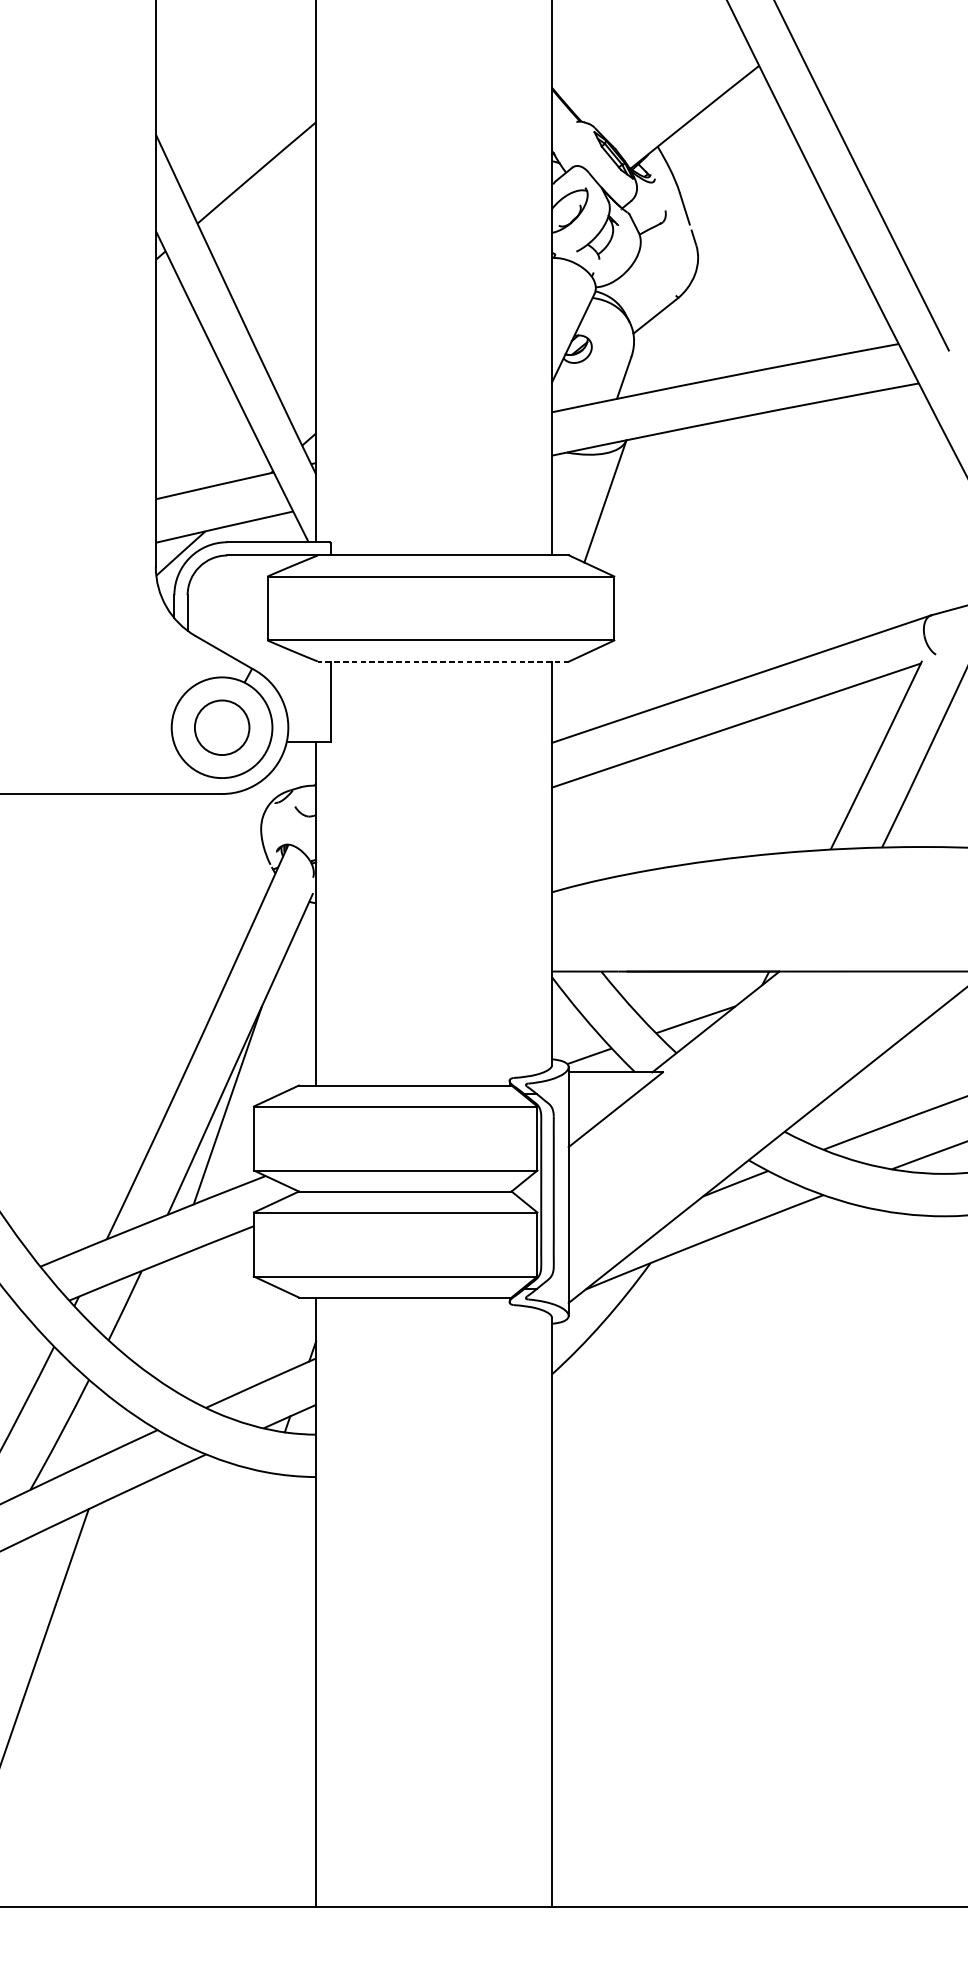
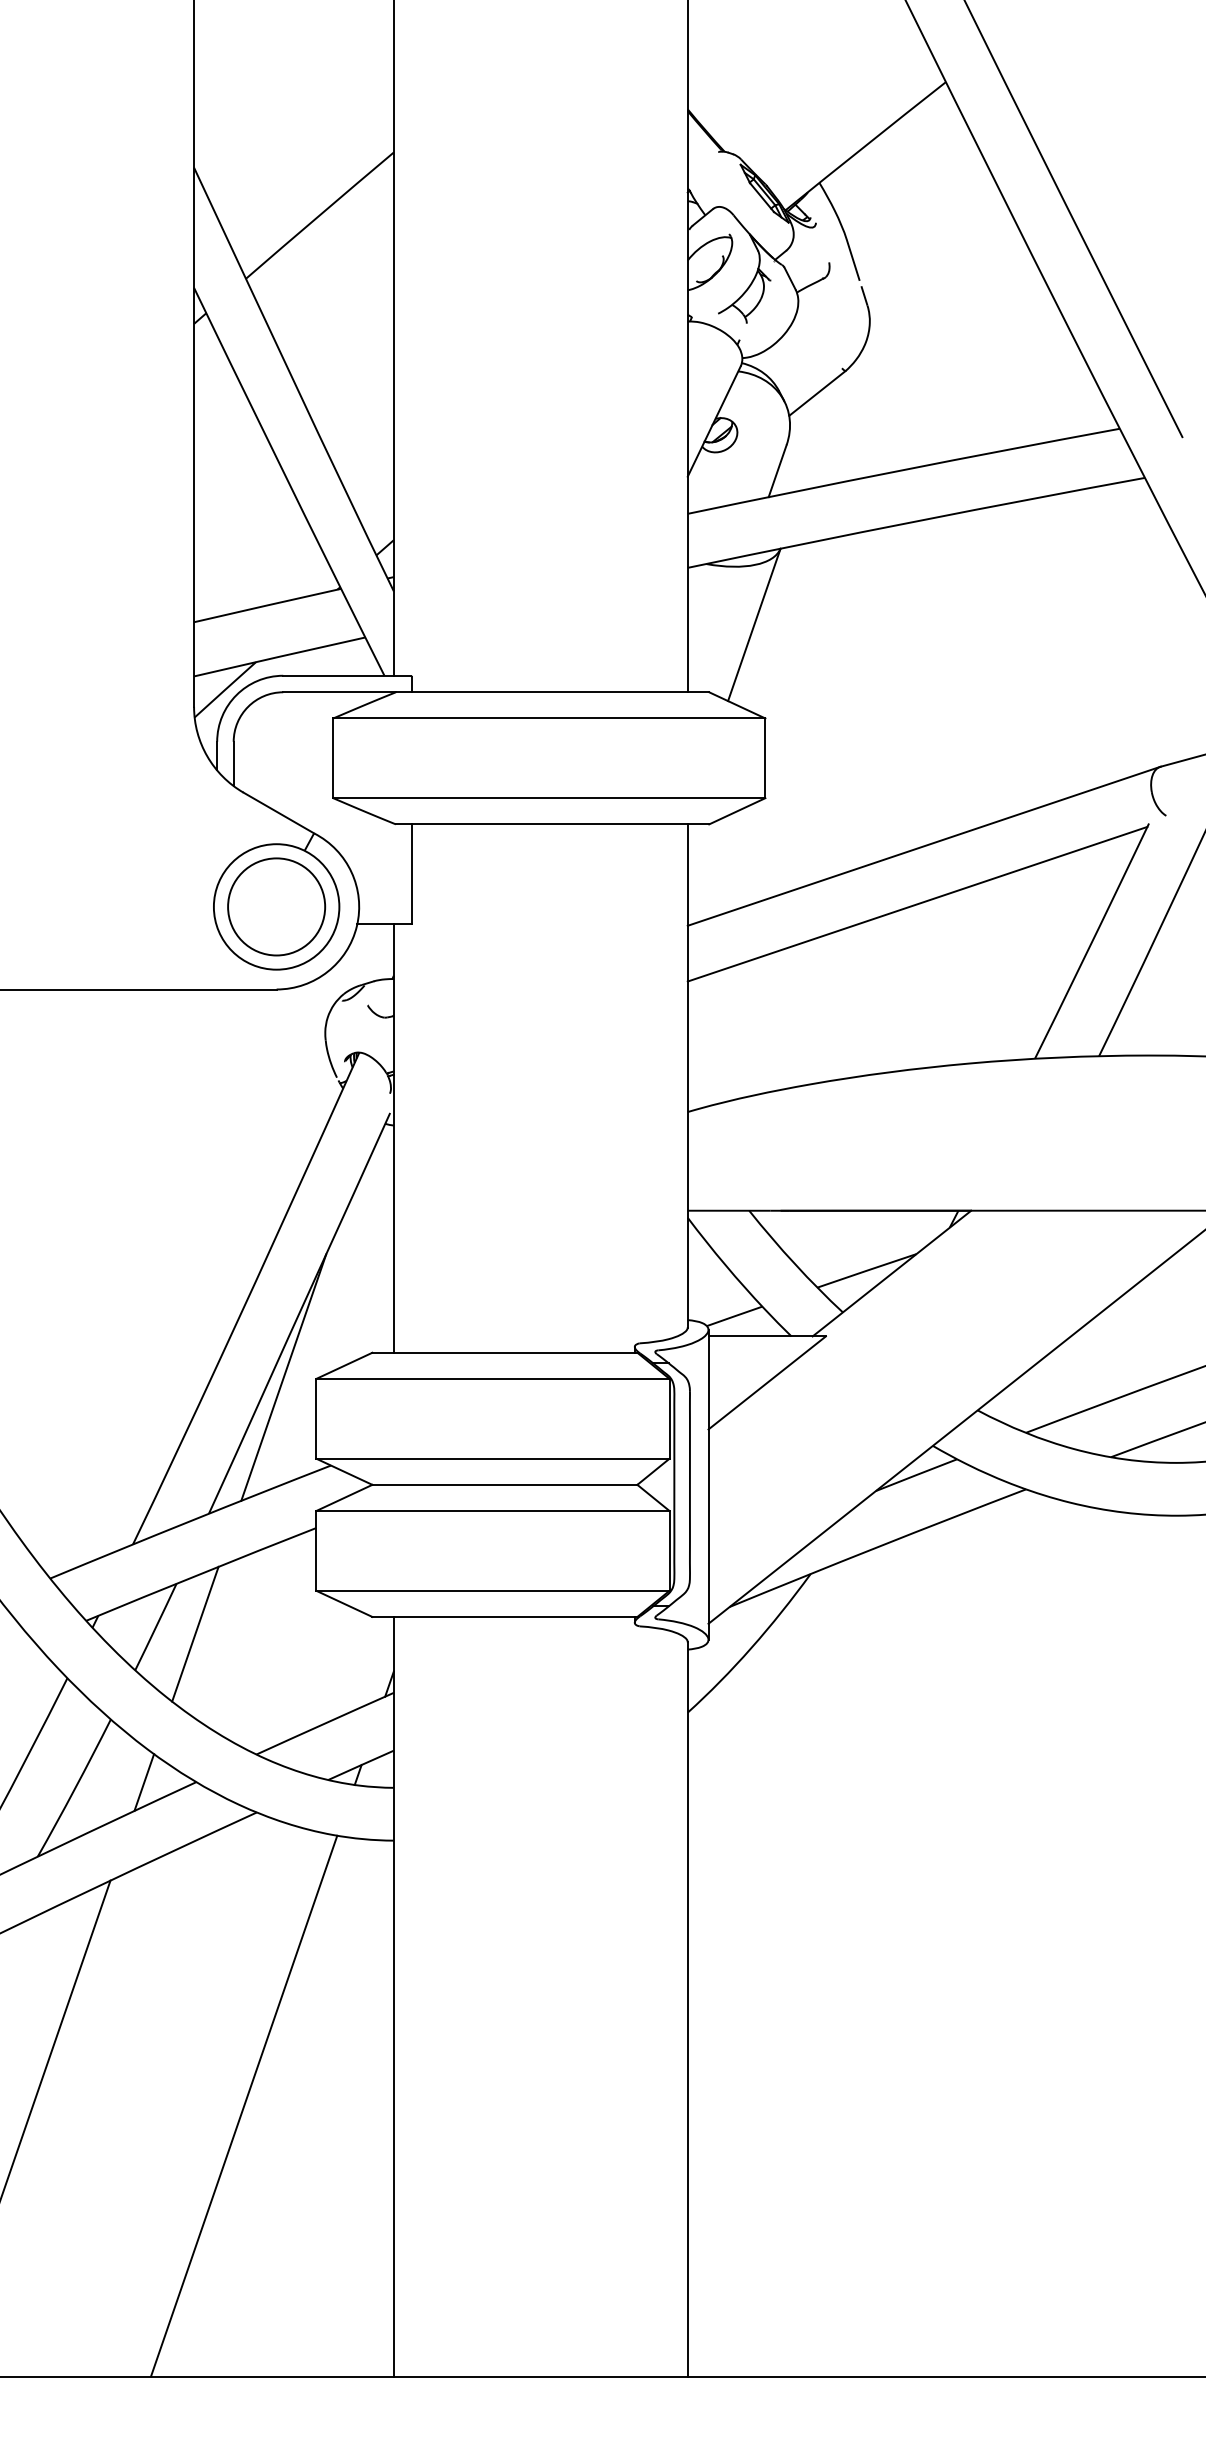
line: (443, 661) -> (552, 824), dashed -> solid
circle: (221, 727) -> (276, 906), size x1.43
line: (156, 1310) -> (195, 1633), added
line: (116, 1430) -> (144, 1782), added
line: (196, 1689) -> (244, 2105), added

